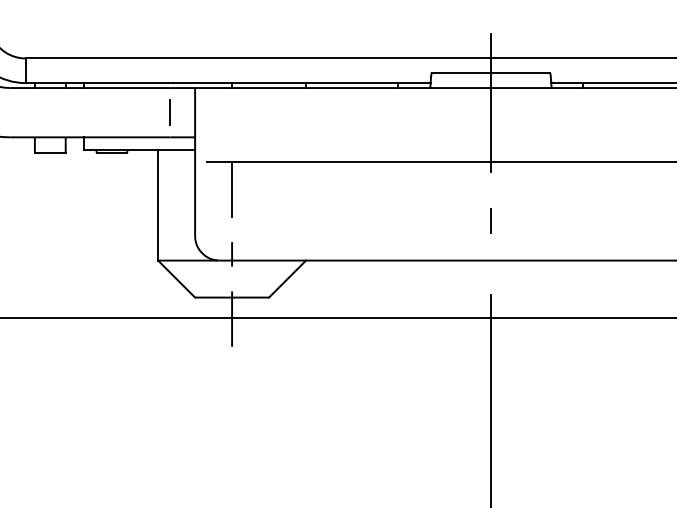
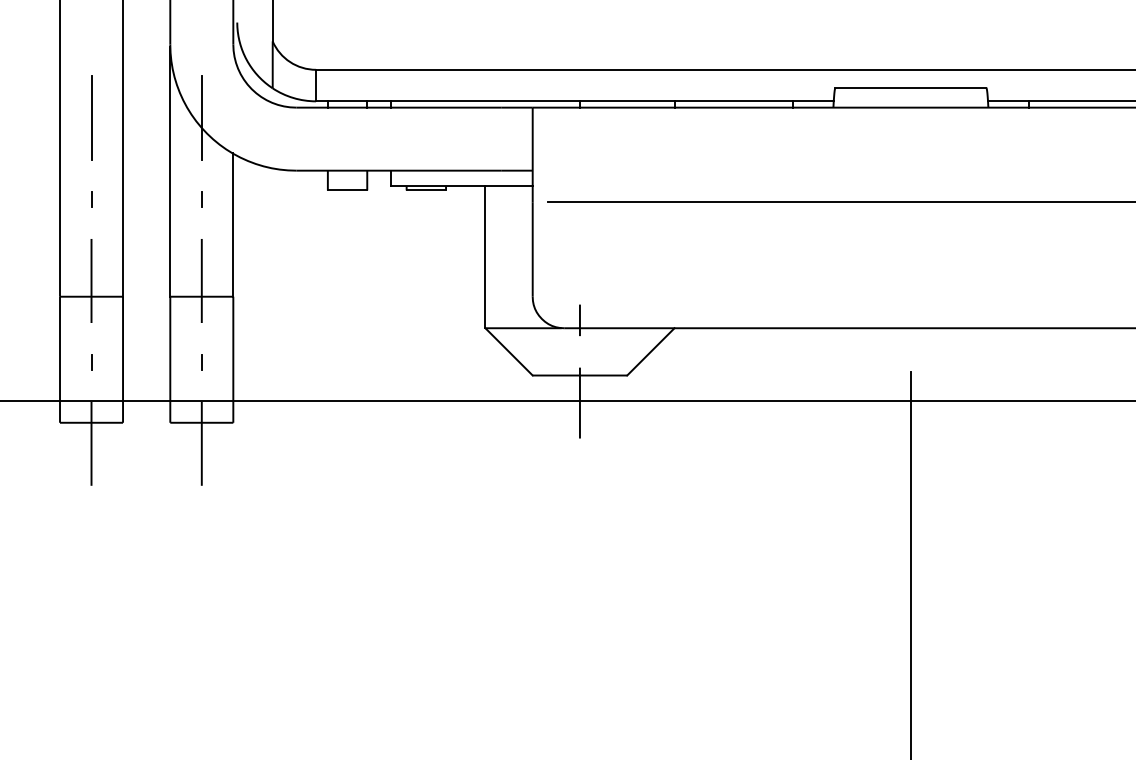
line: (490, 102) -> (910, 126), removed
line: (170, 112) -> (501, 138), removed
line: (231, 189) -> (579, 237), removed
line: (490, 220) -> (910, 277), removed

